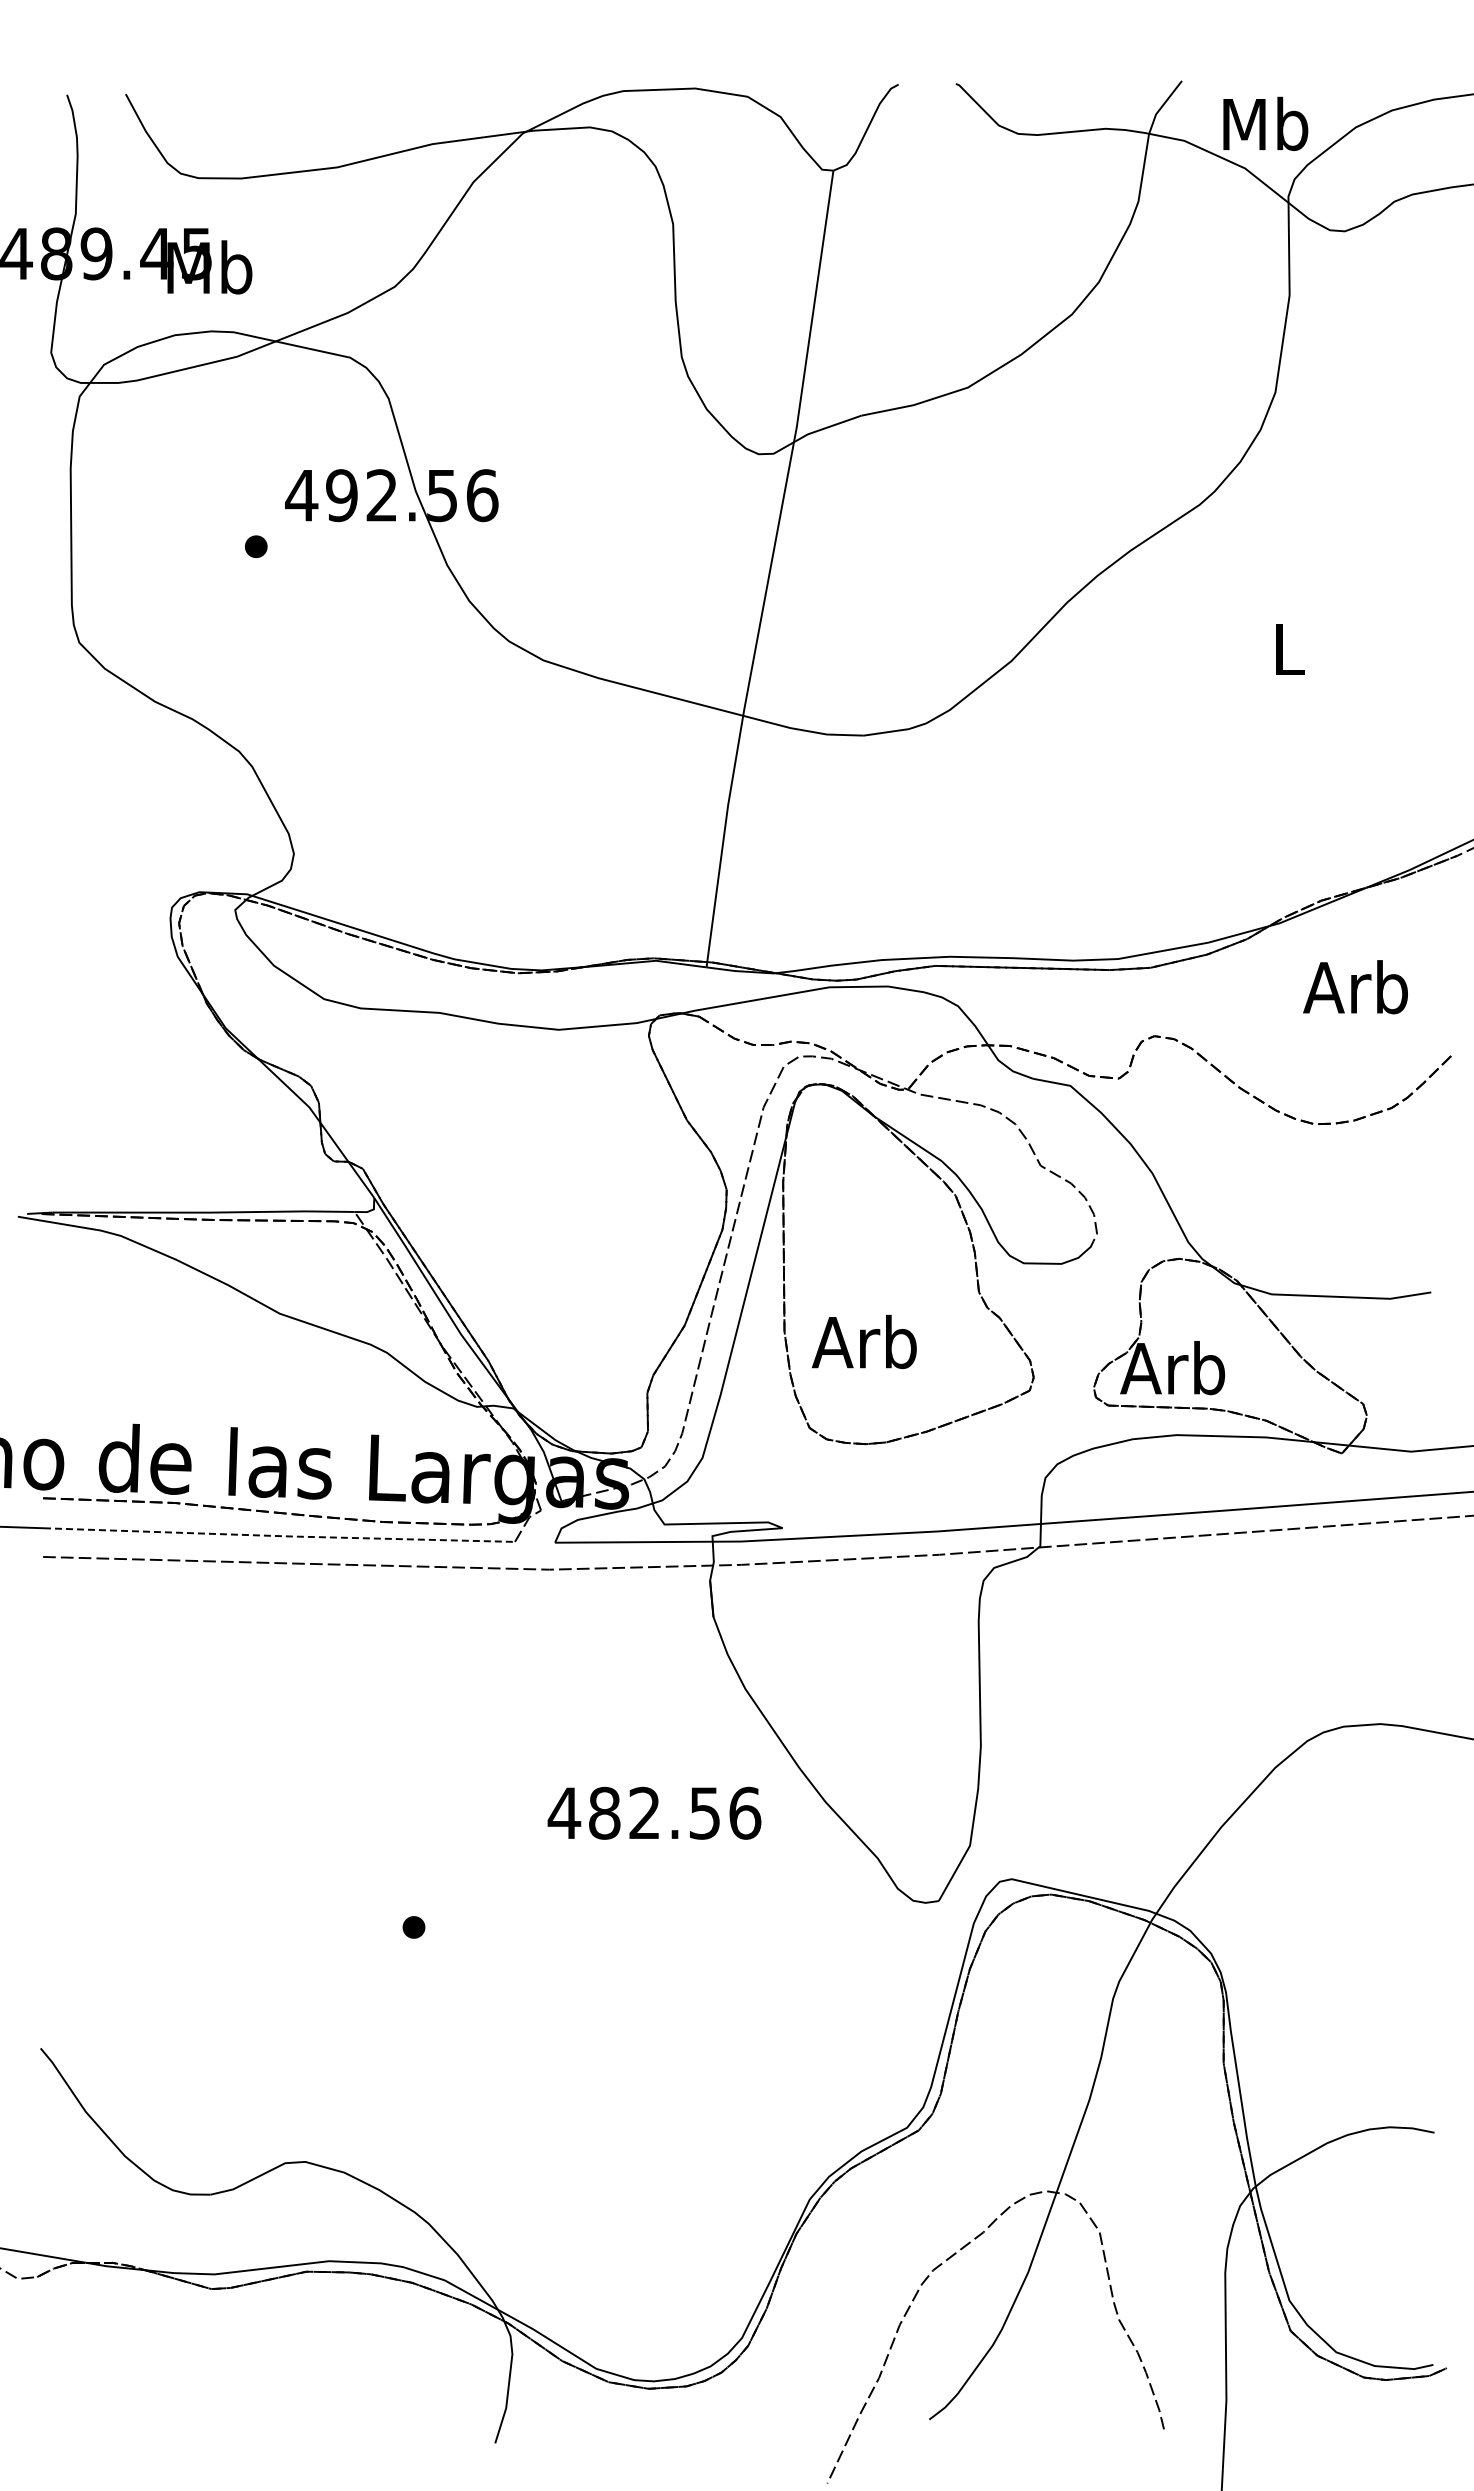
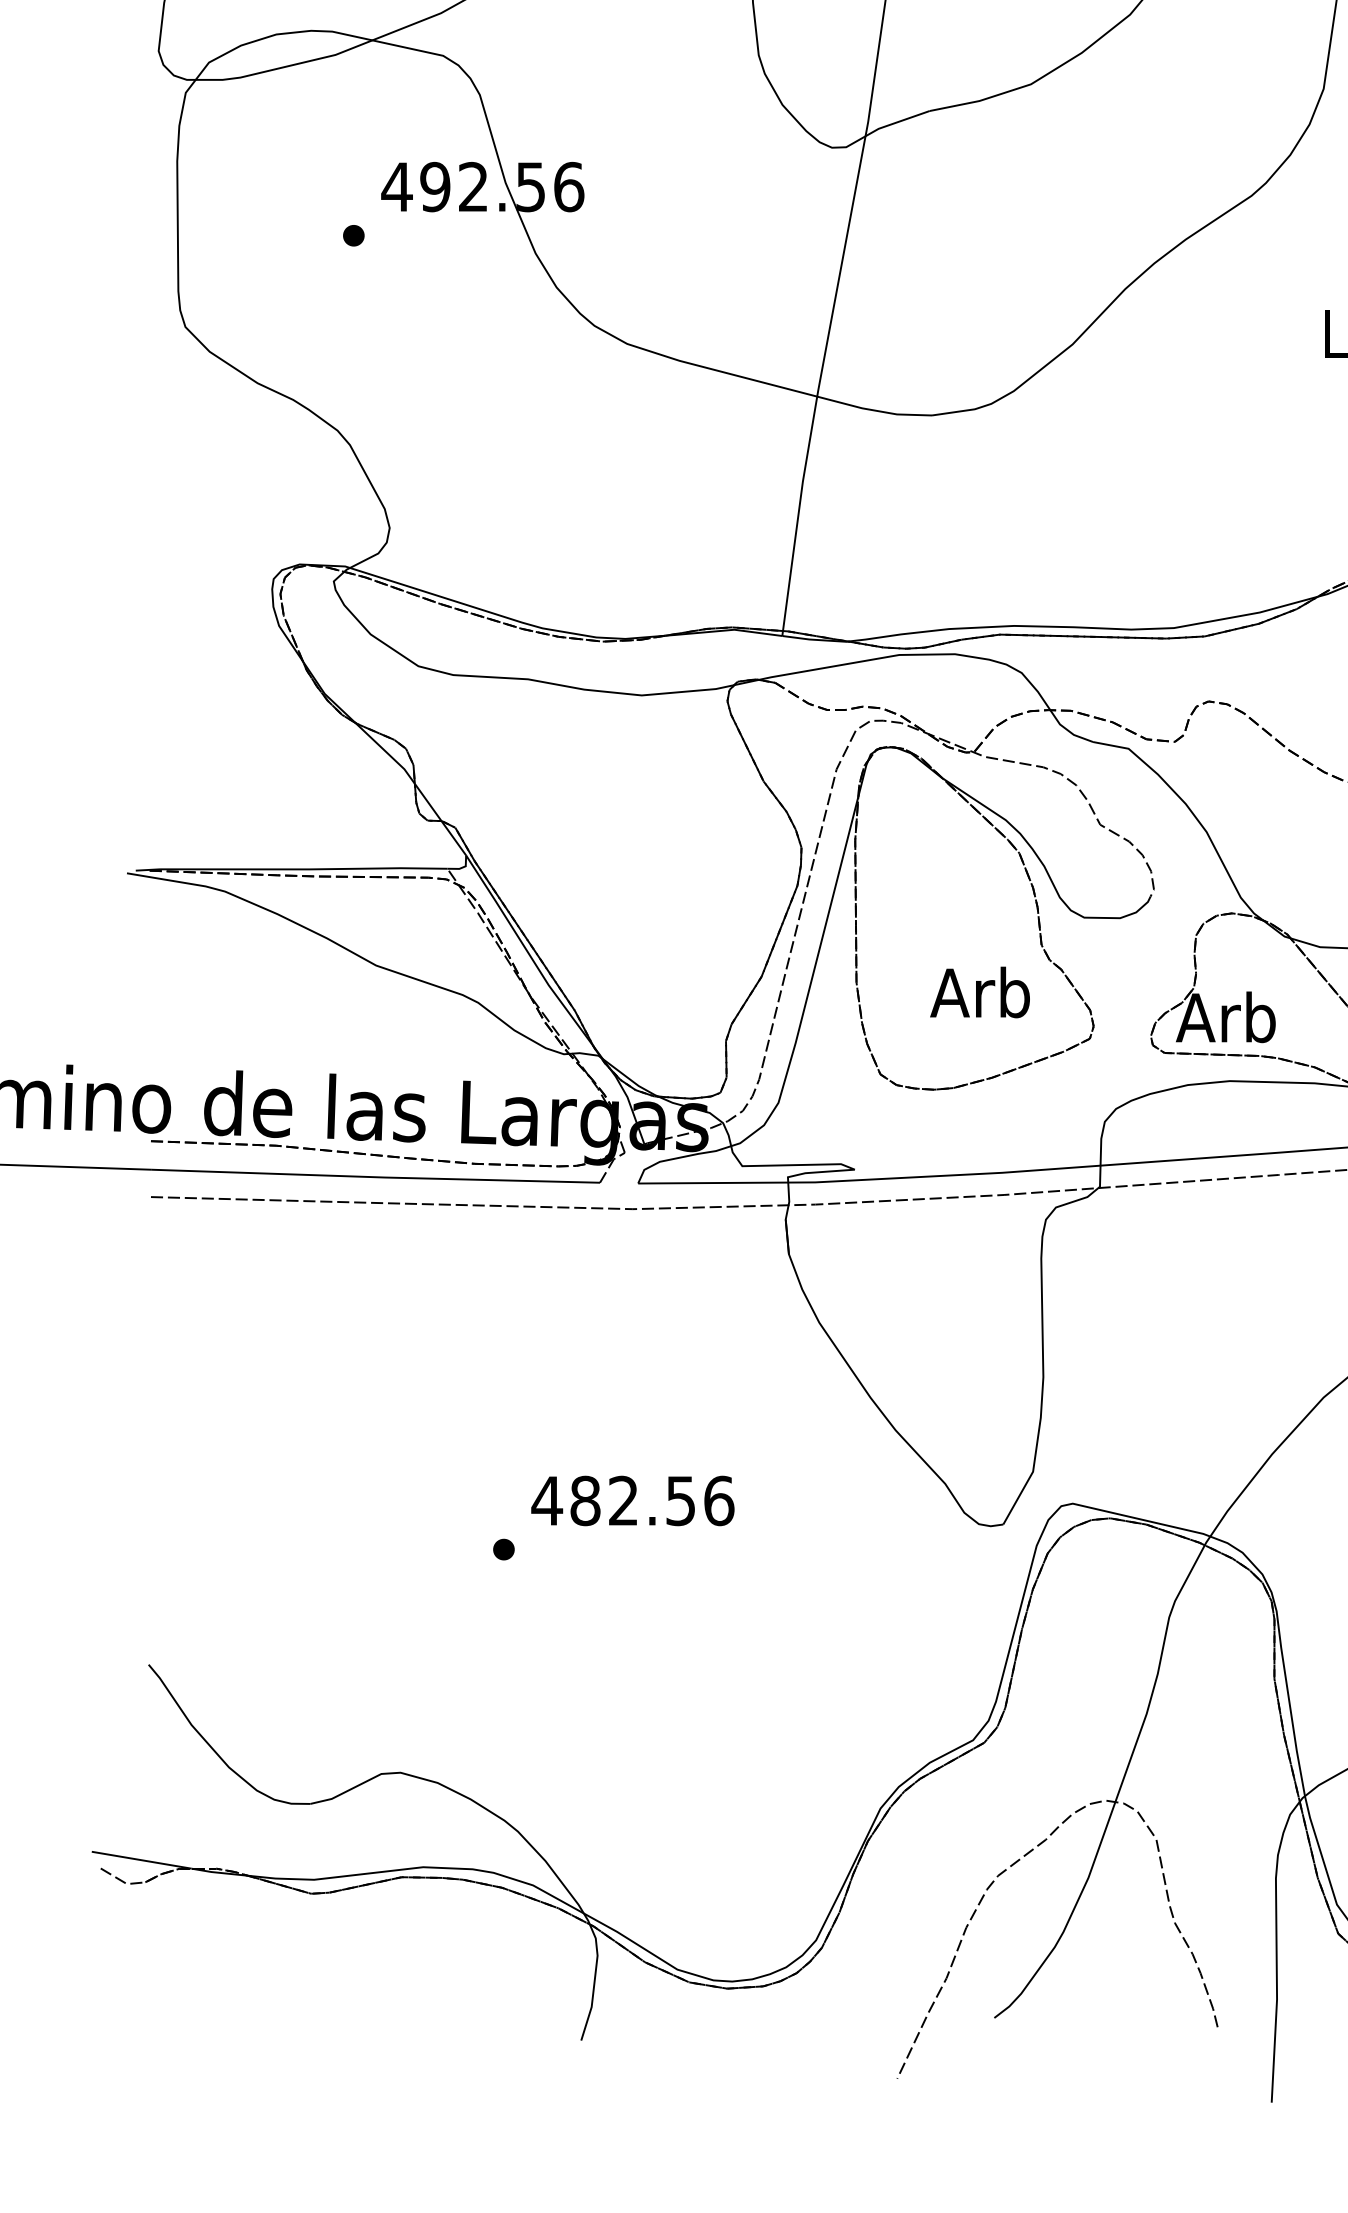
text: (863, 1341) -> (979, 992), moved
line: (280, 1536) -> (376, 1177), dashed -> solid
text: (654, 1812) -> (632, 1500), moved

